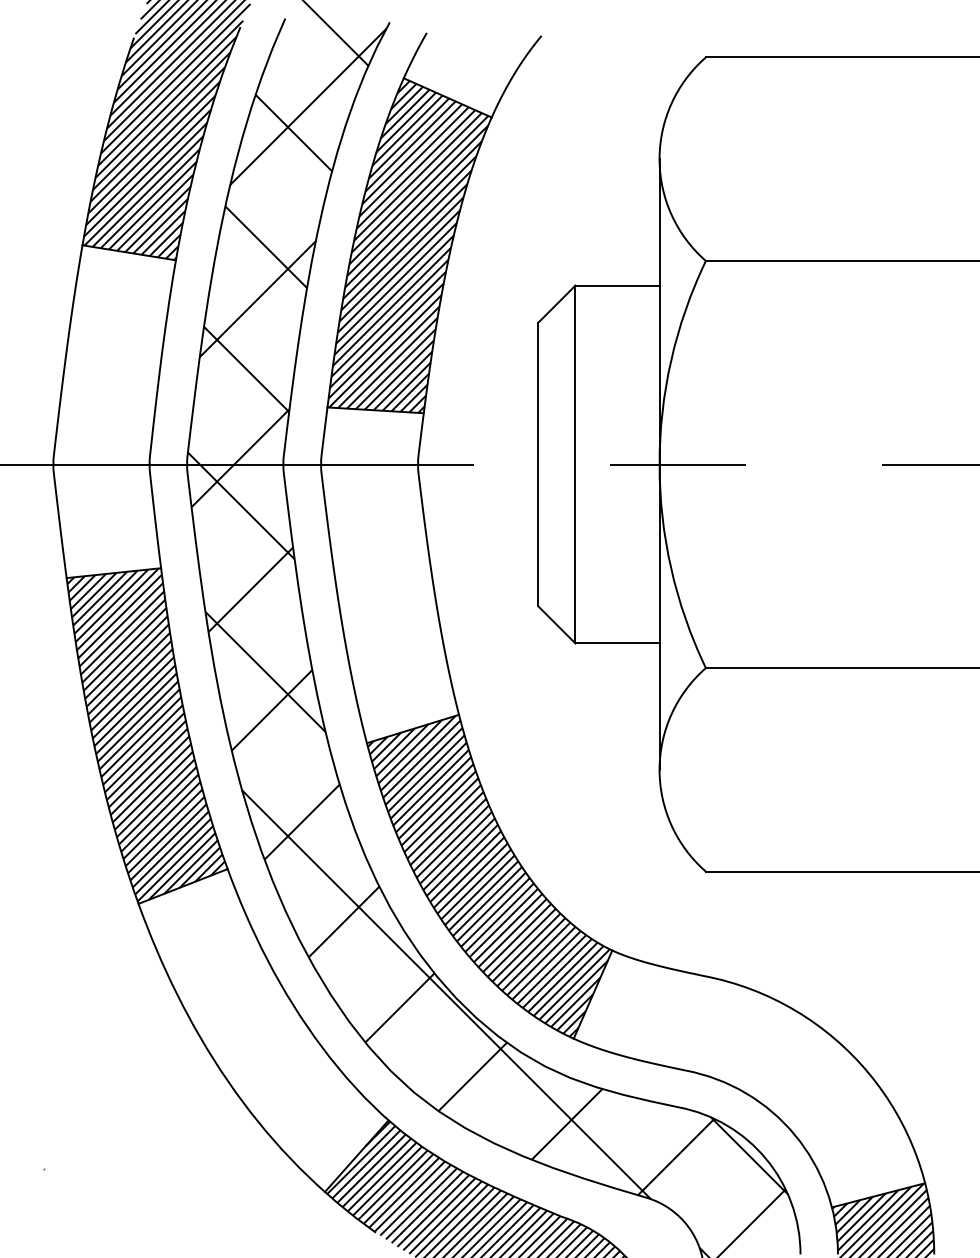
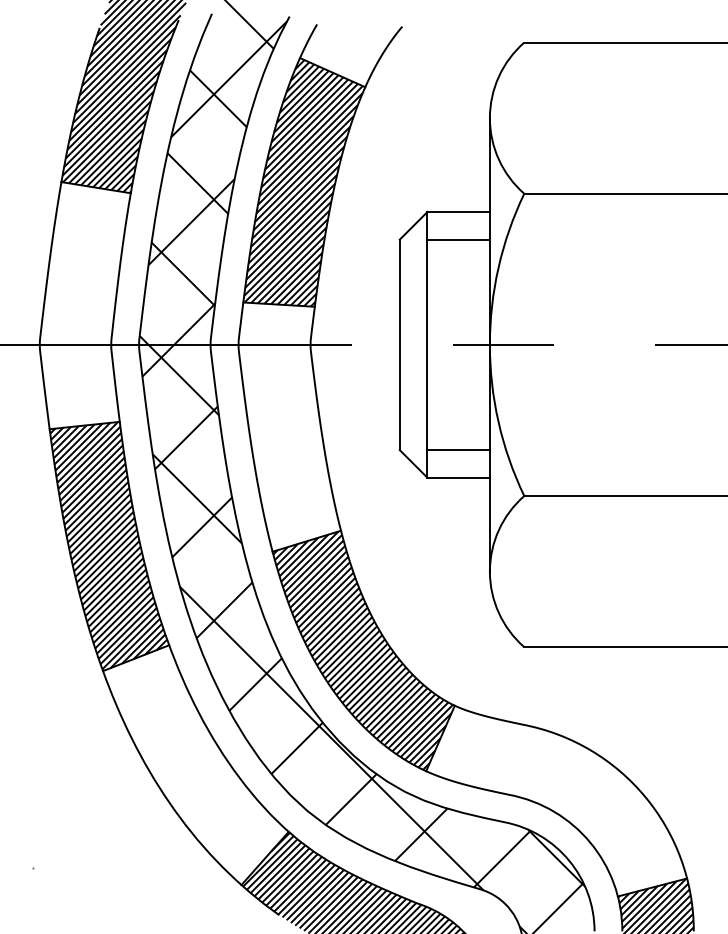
line: (617, 322) -> (458, 239), added
line: (617, 606) -> (458, 450), added

